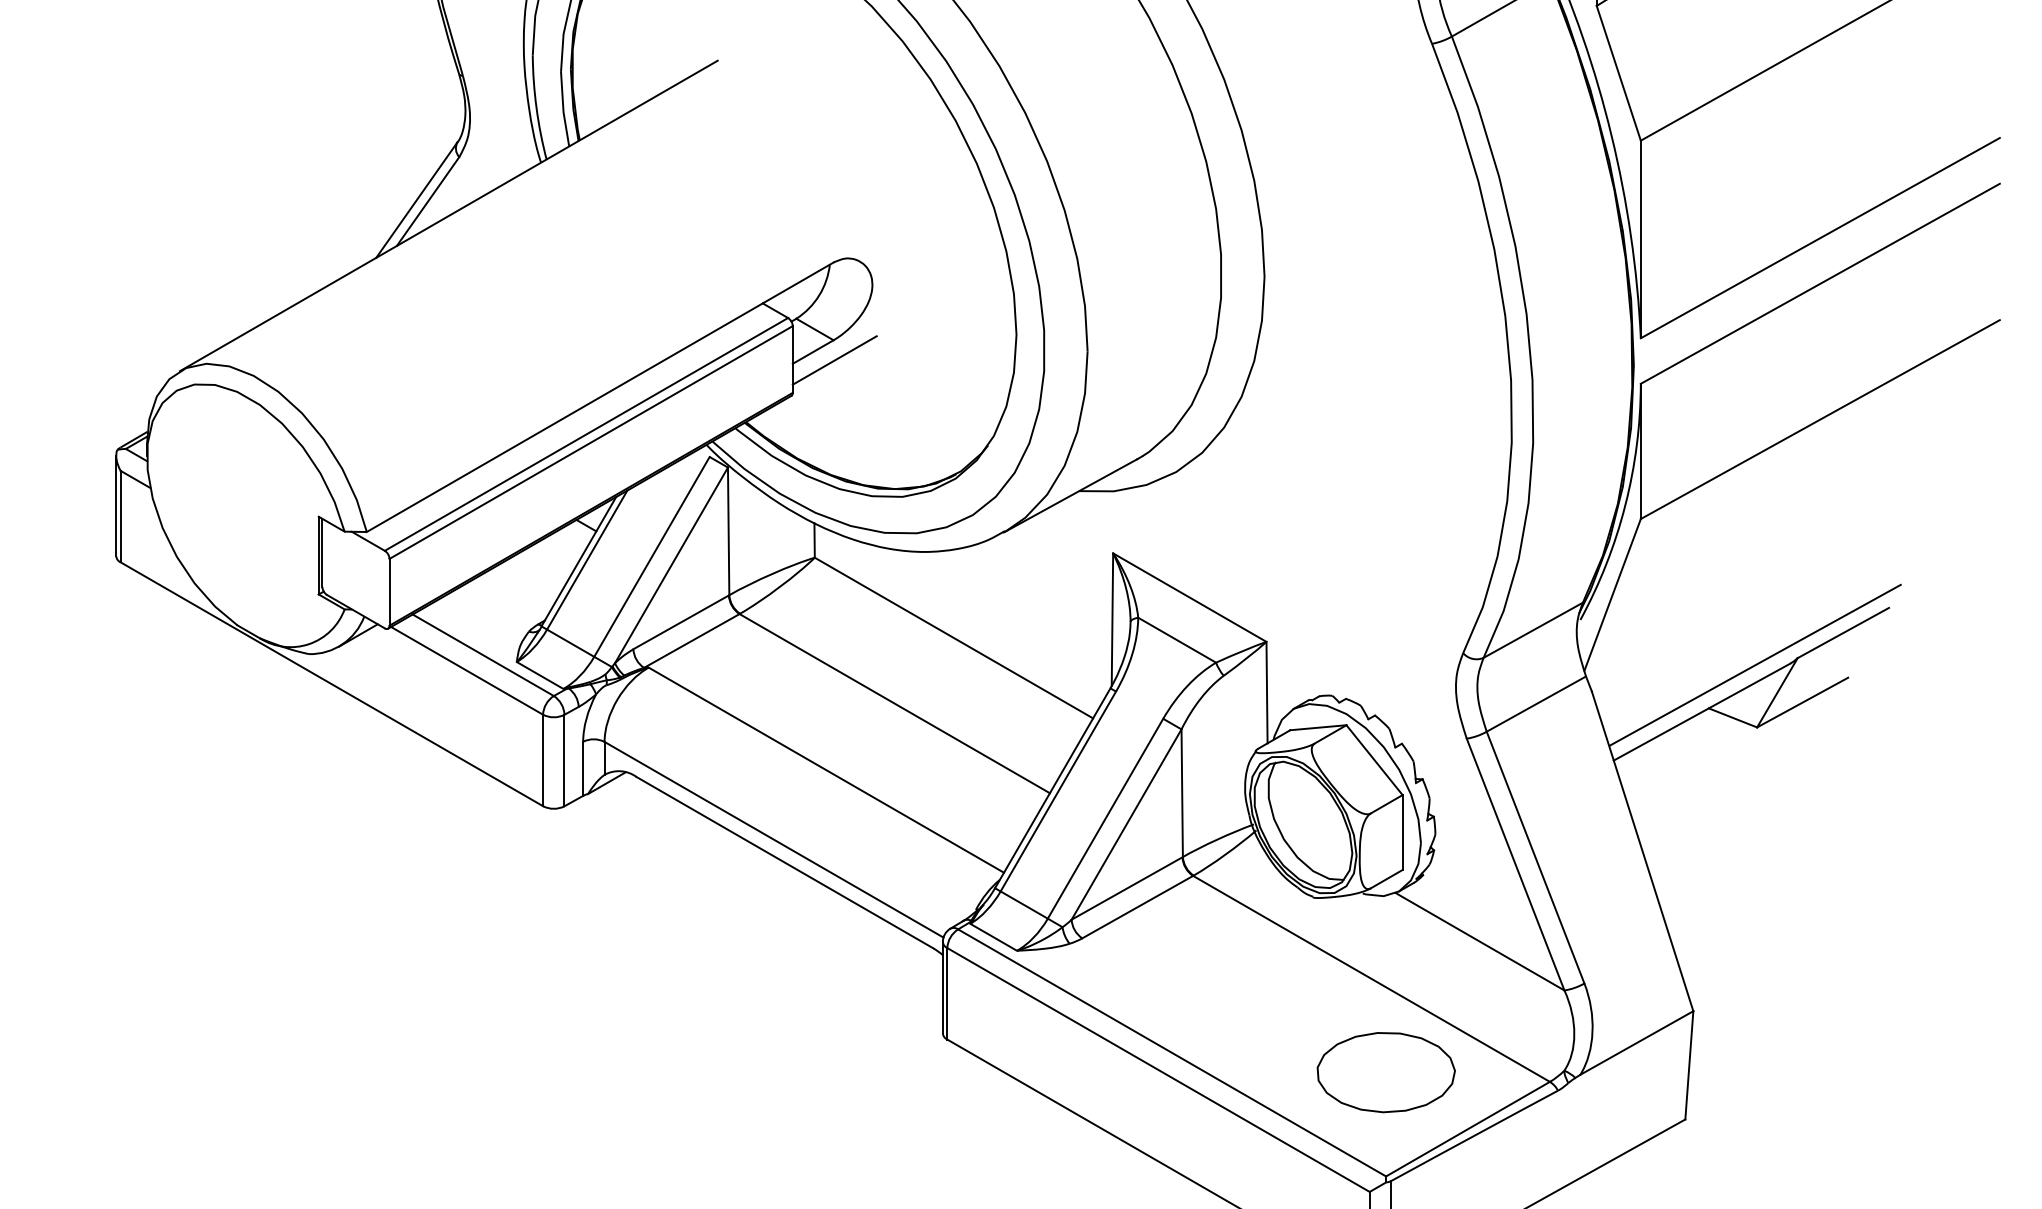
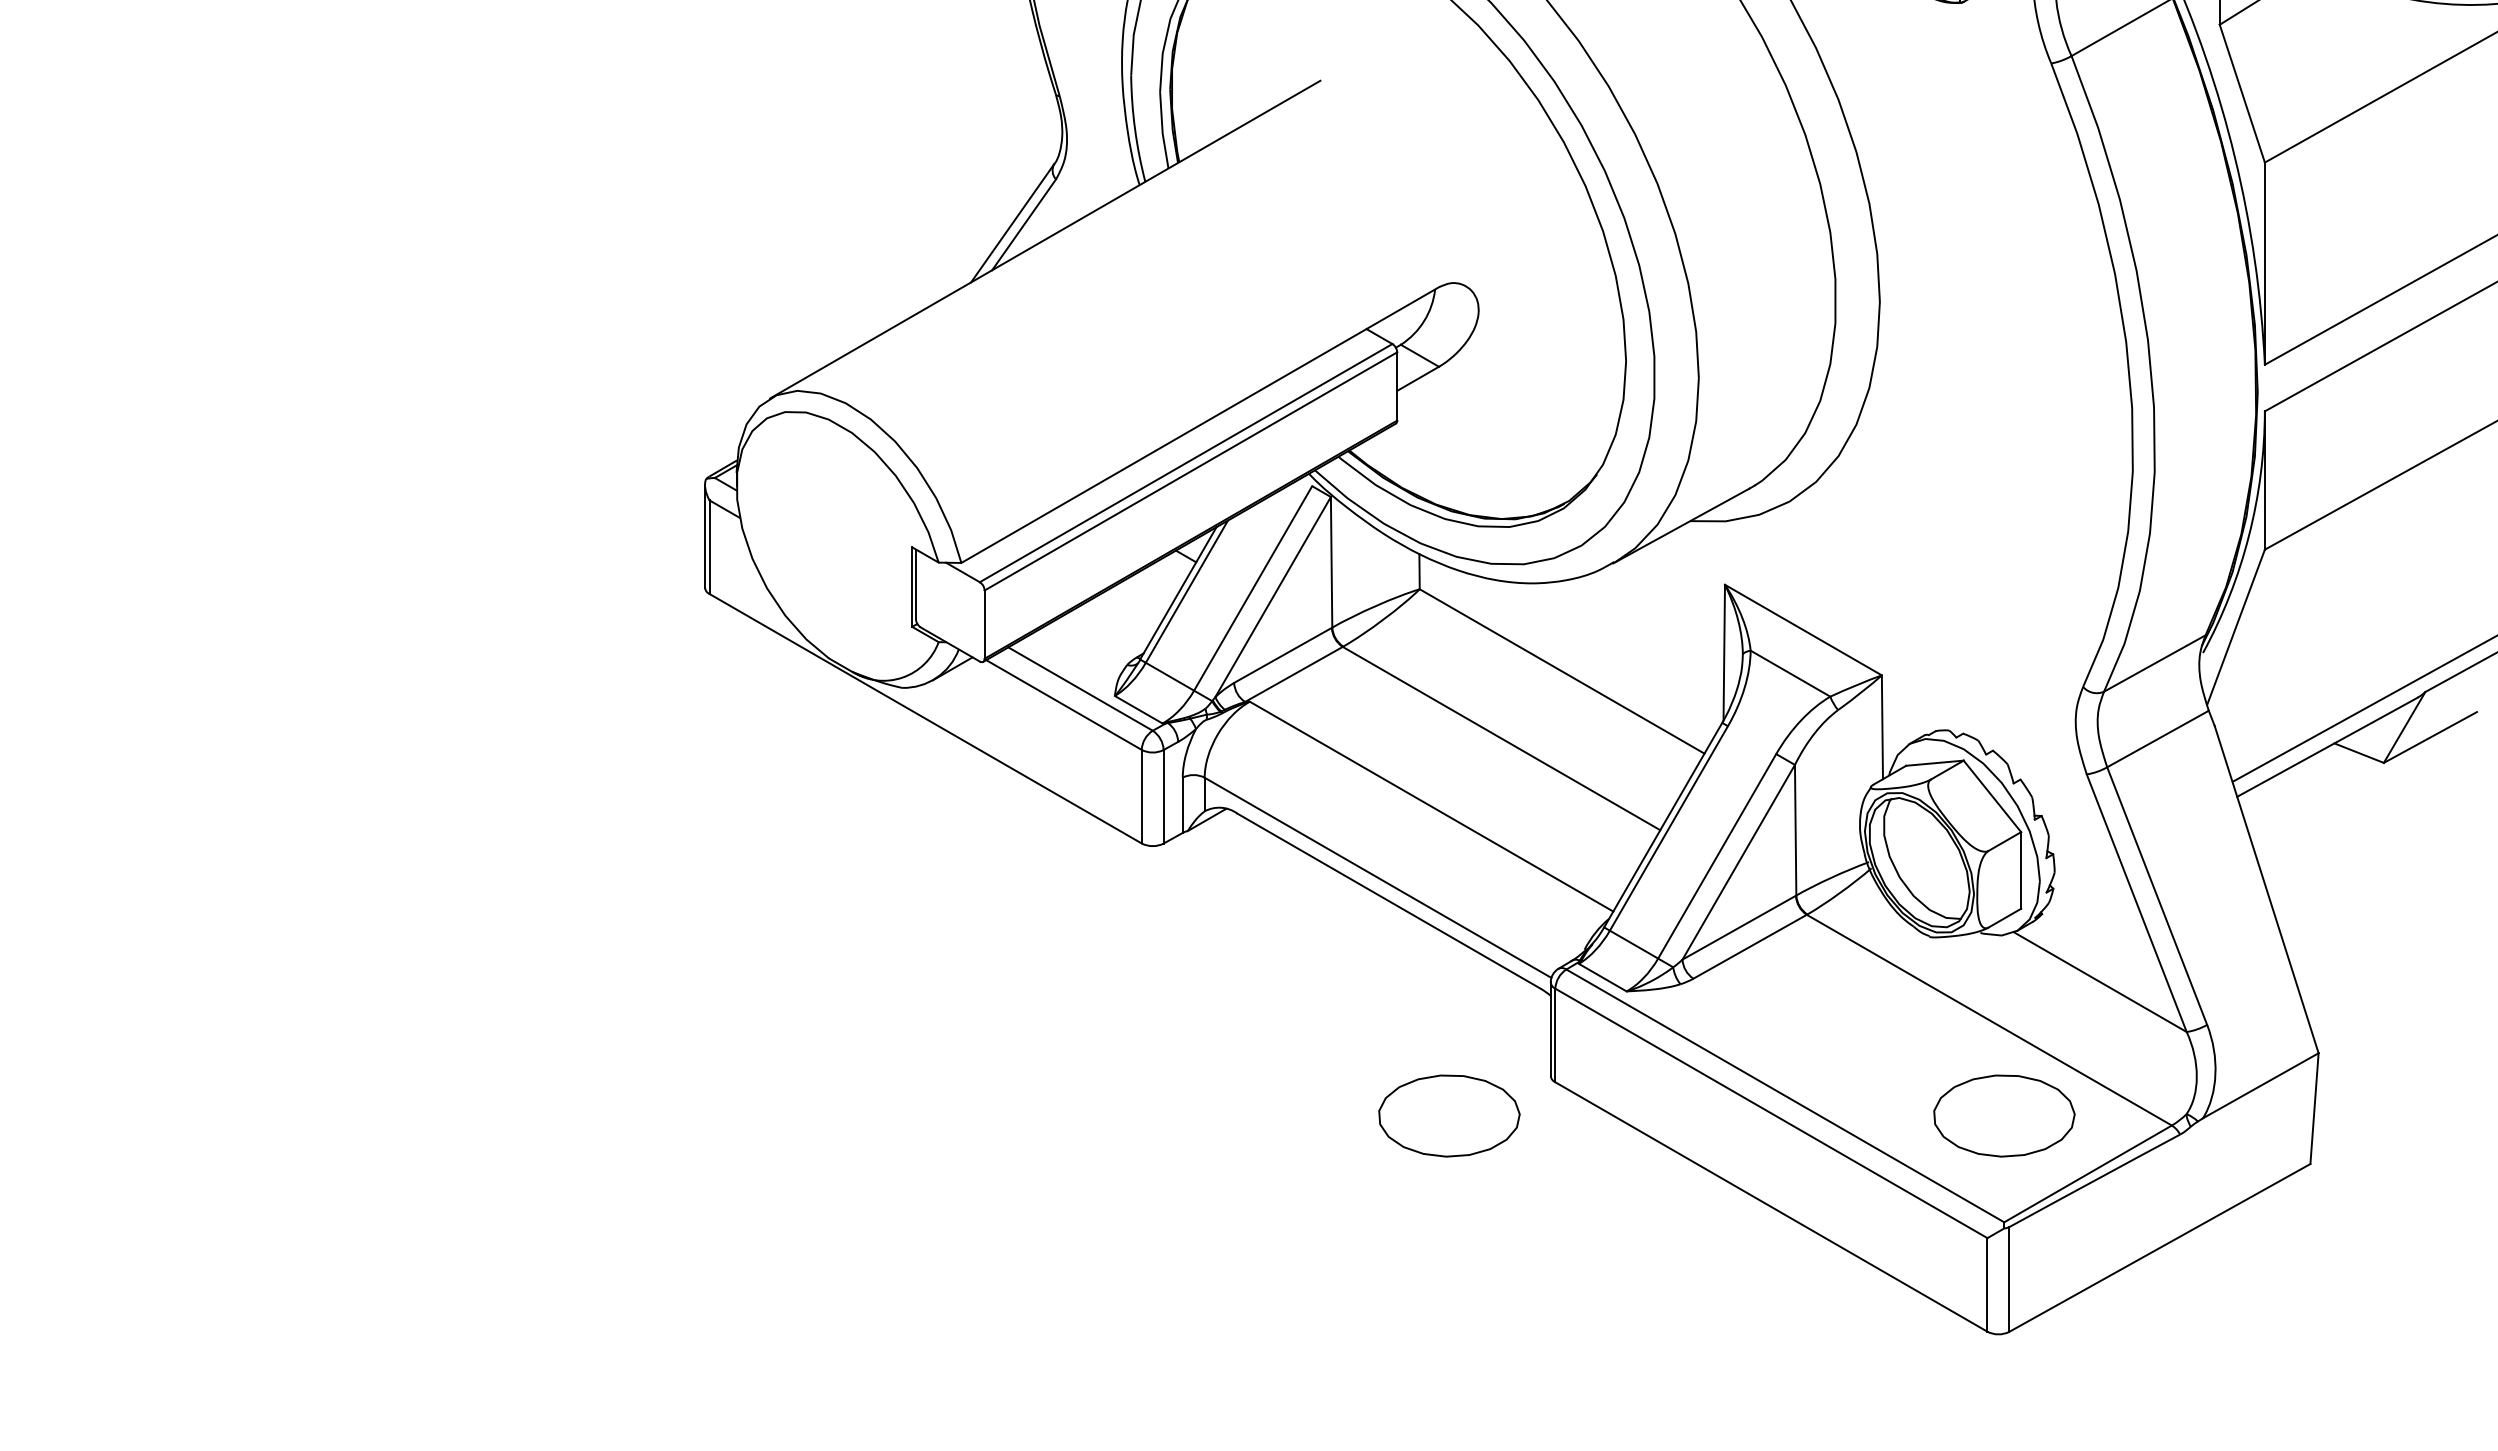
line: (835, 360) -> (1440, 387), removed
part: (843, 1072) -> (1449, 1115), added

